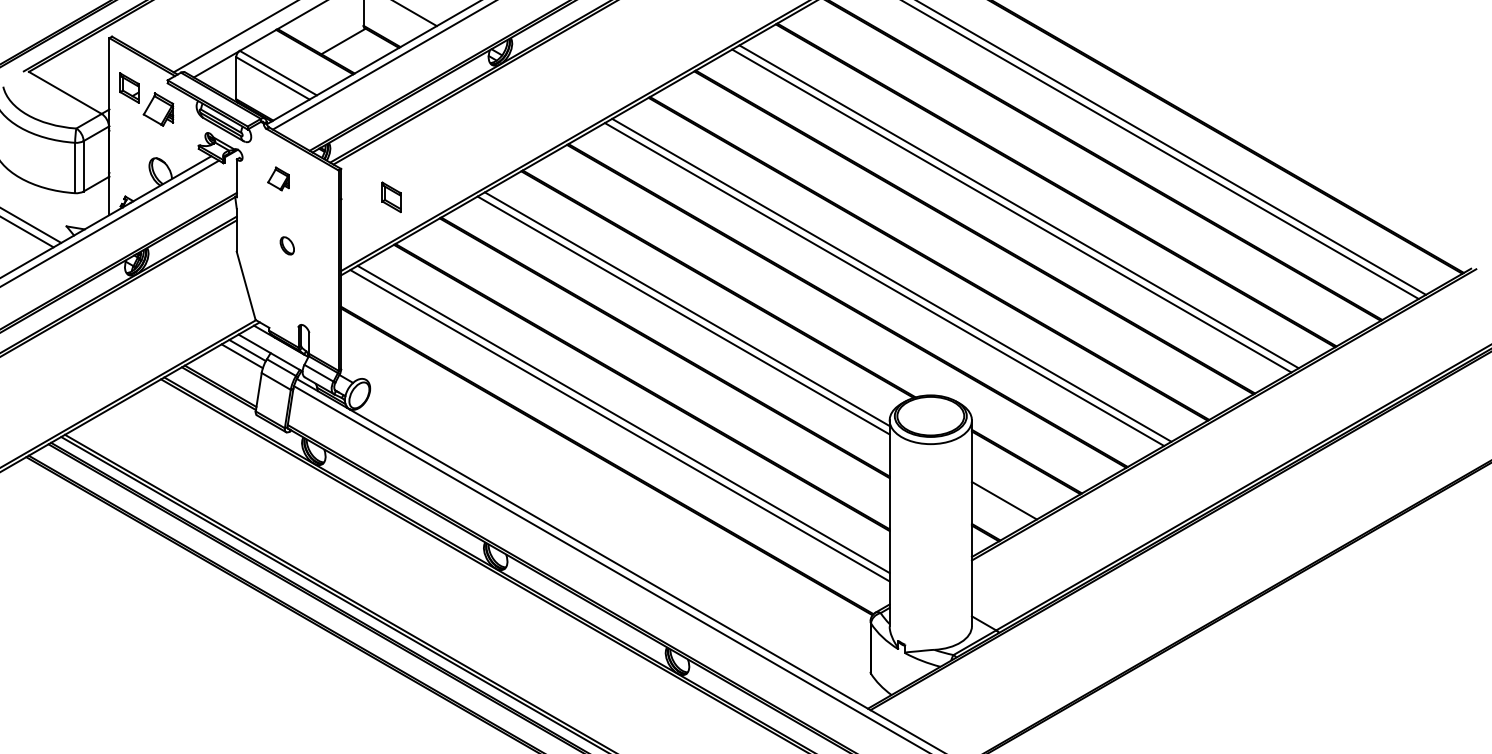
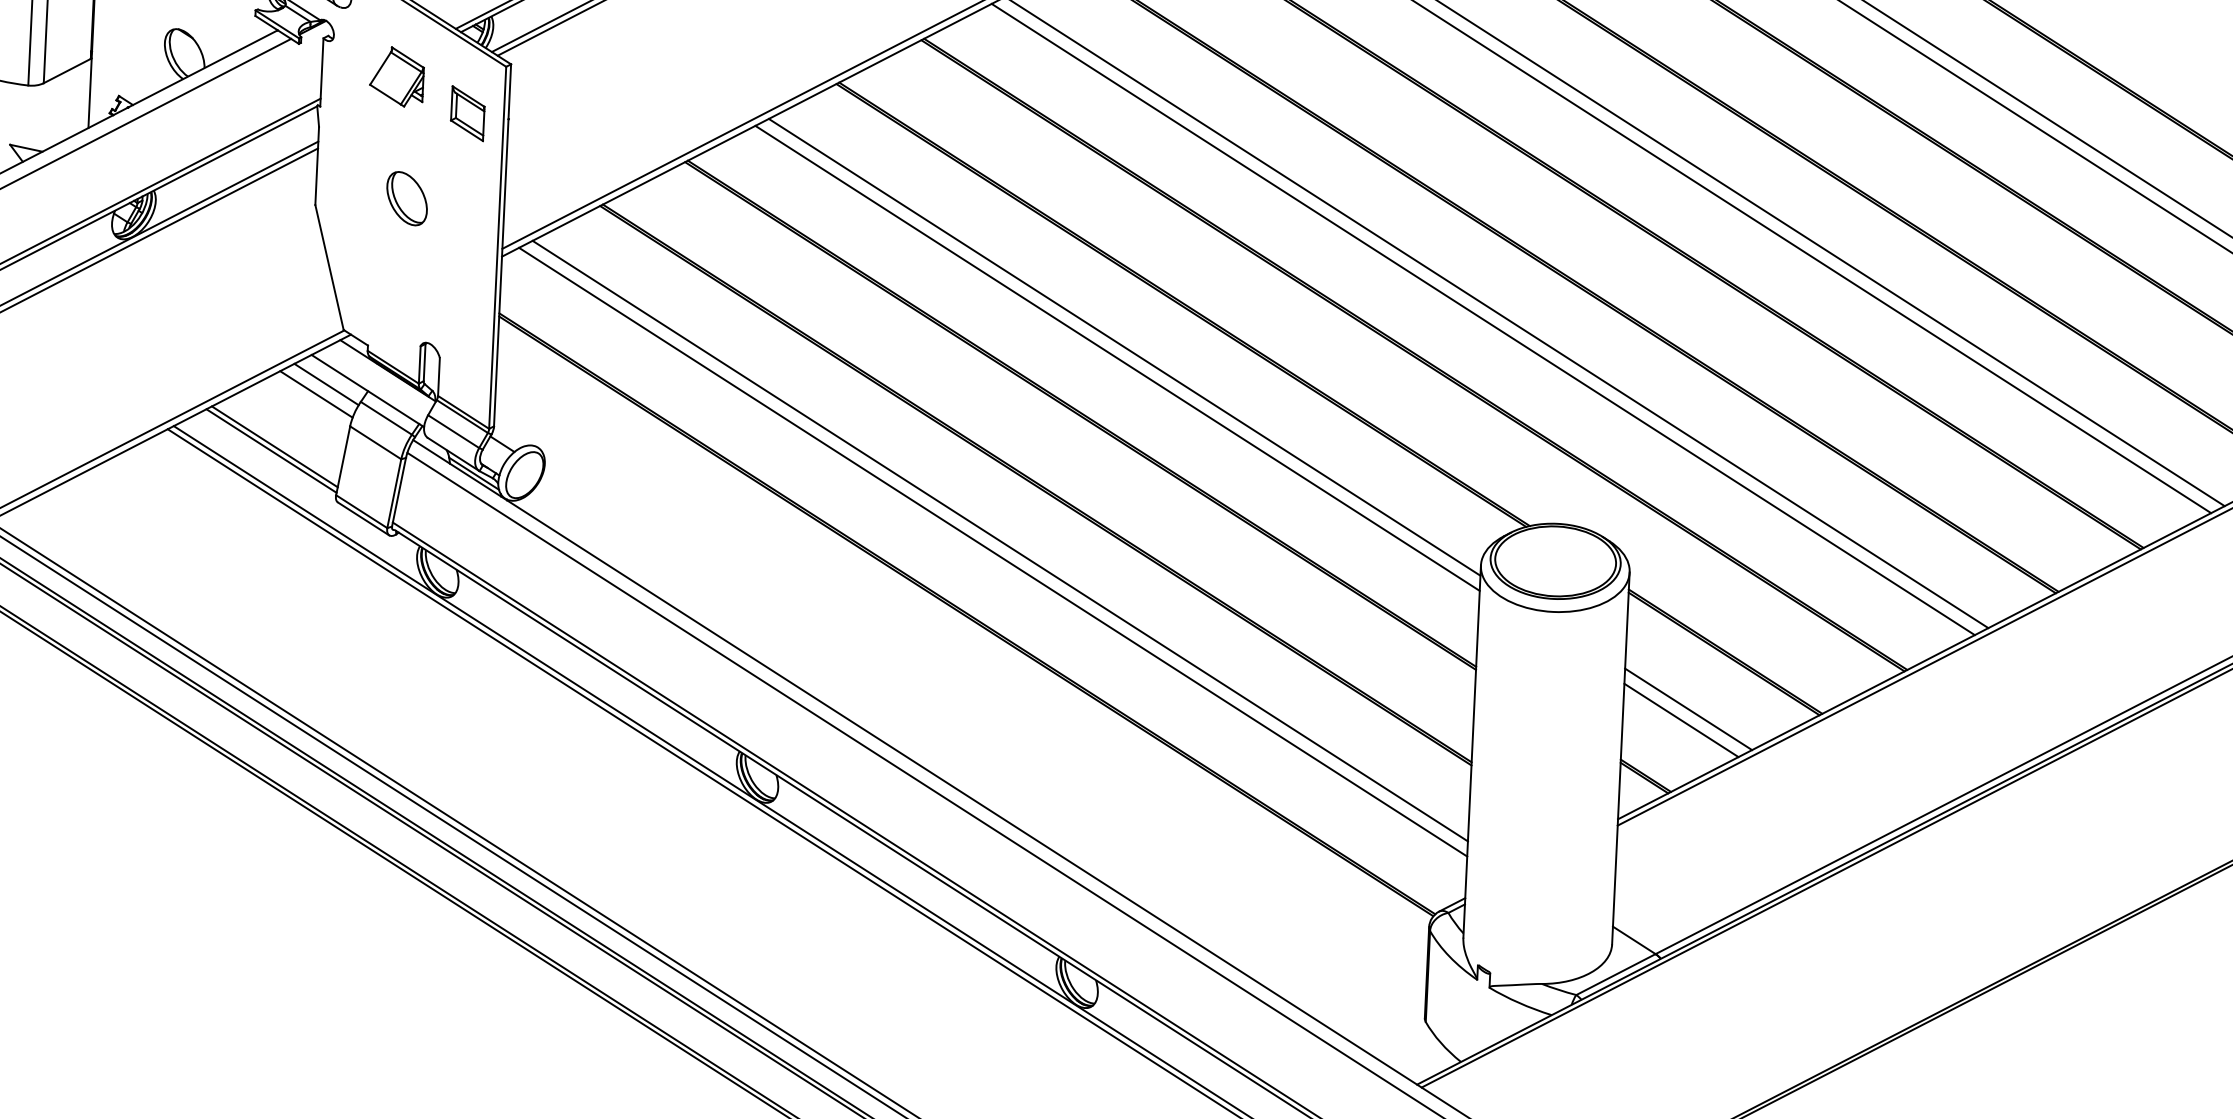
part: (278, 178) -> (397, 76), size x1.43
part: (391, 197) -> (467, 113), moved
part: (287, 245) -> (407, 198), size x1.67
line: (1007, 494) -> (1687, 709), added

